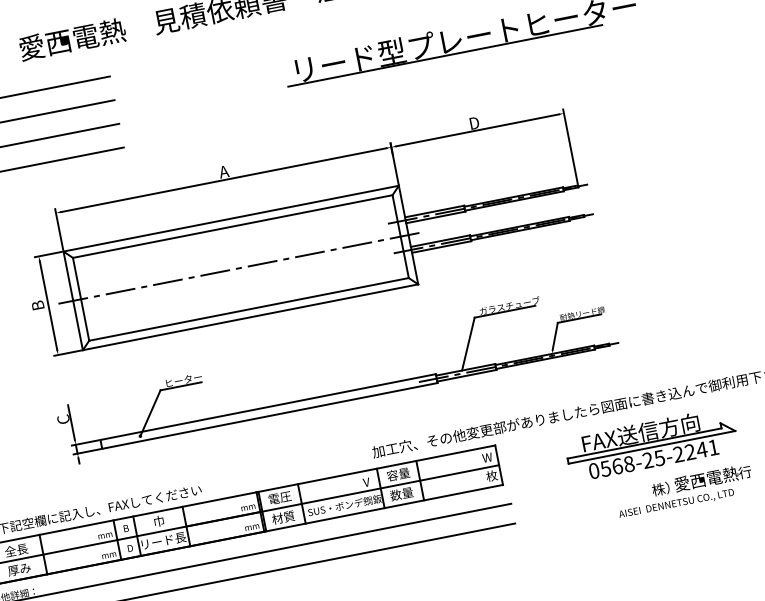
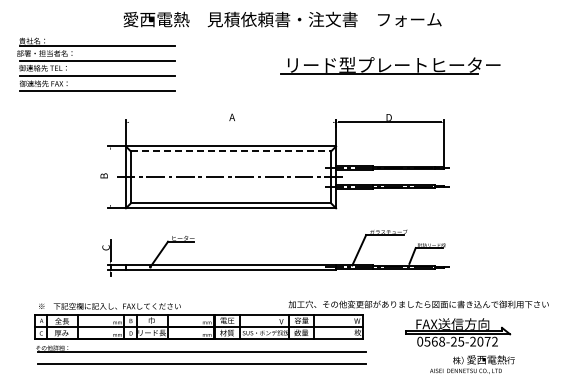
line: (224, 180) -> (231, 122), removed
line: (233, 226) -> (231, 151), solid -> dashed
line: (48, 305) -> (110, 177), removed
text: (701, 449) -> (487, 341), 0568-25-2241 -> 0568-25-2072

